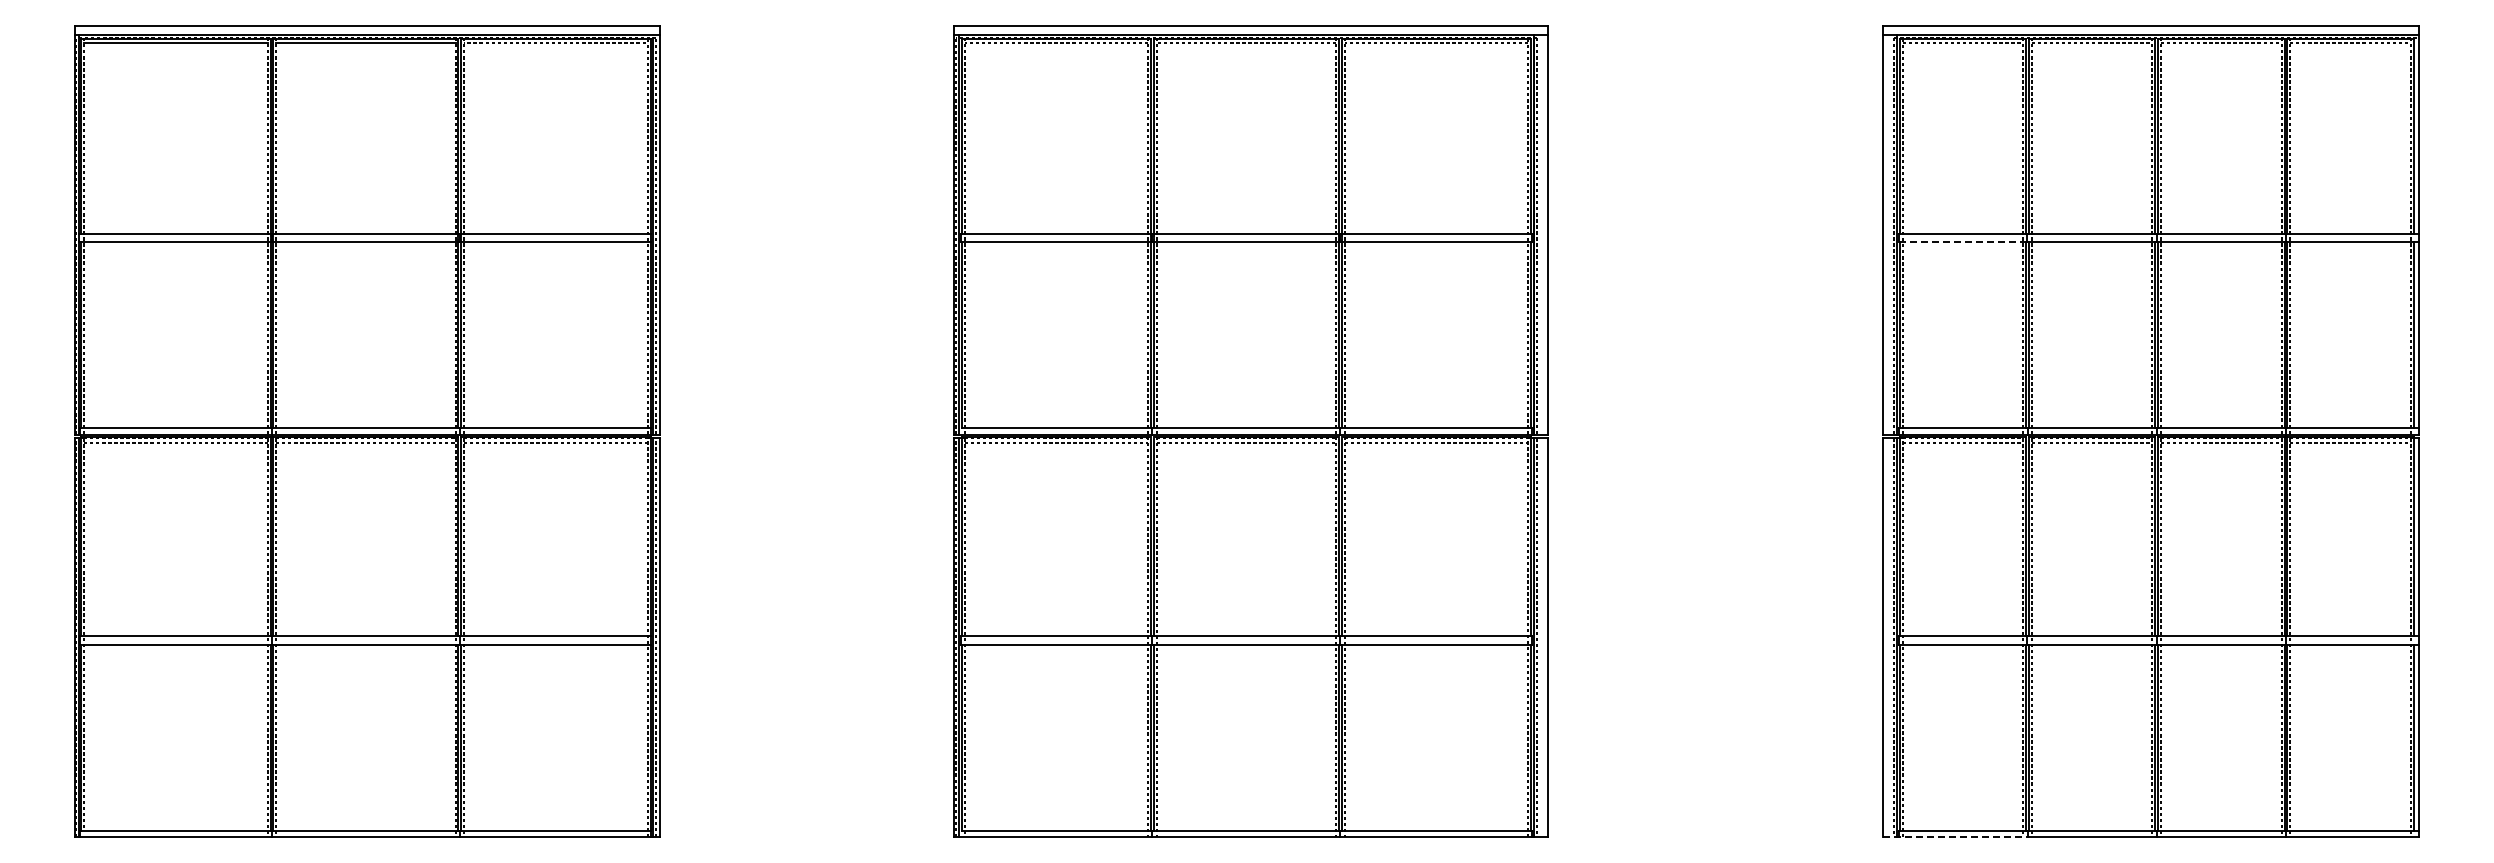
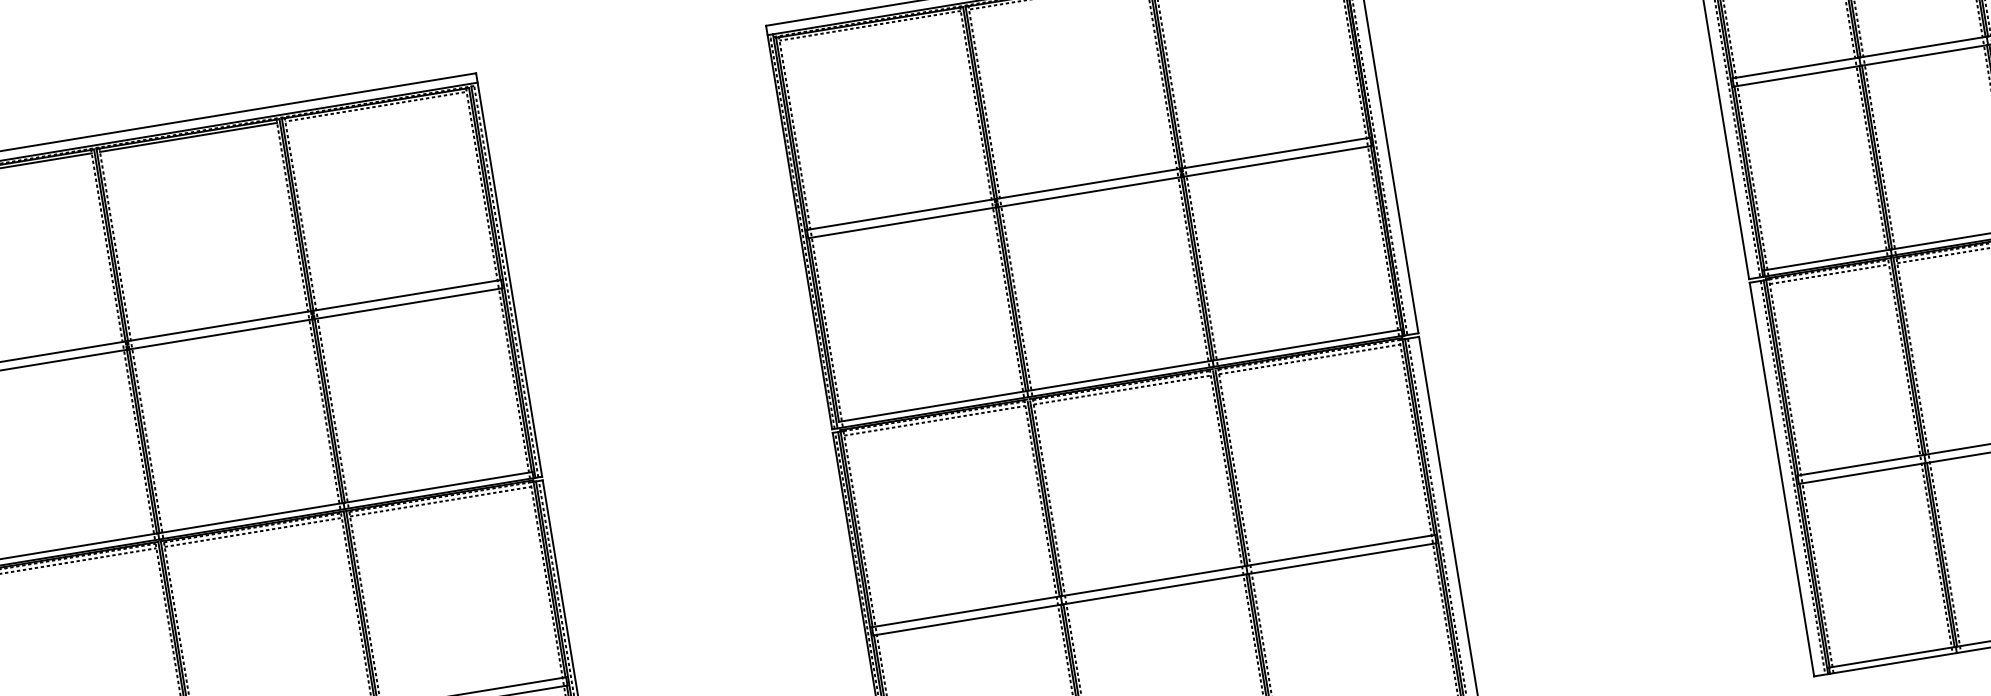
line: (1963, 242) -> (1797, 76), dashed -> solid
line: (1955, 837) -> (1885, 664), dashed -> solid

